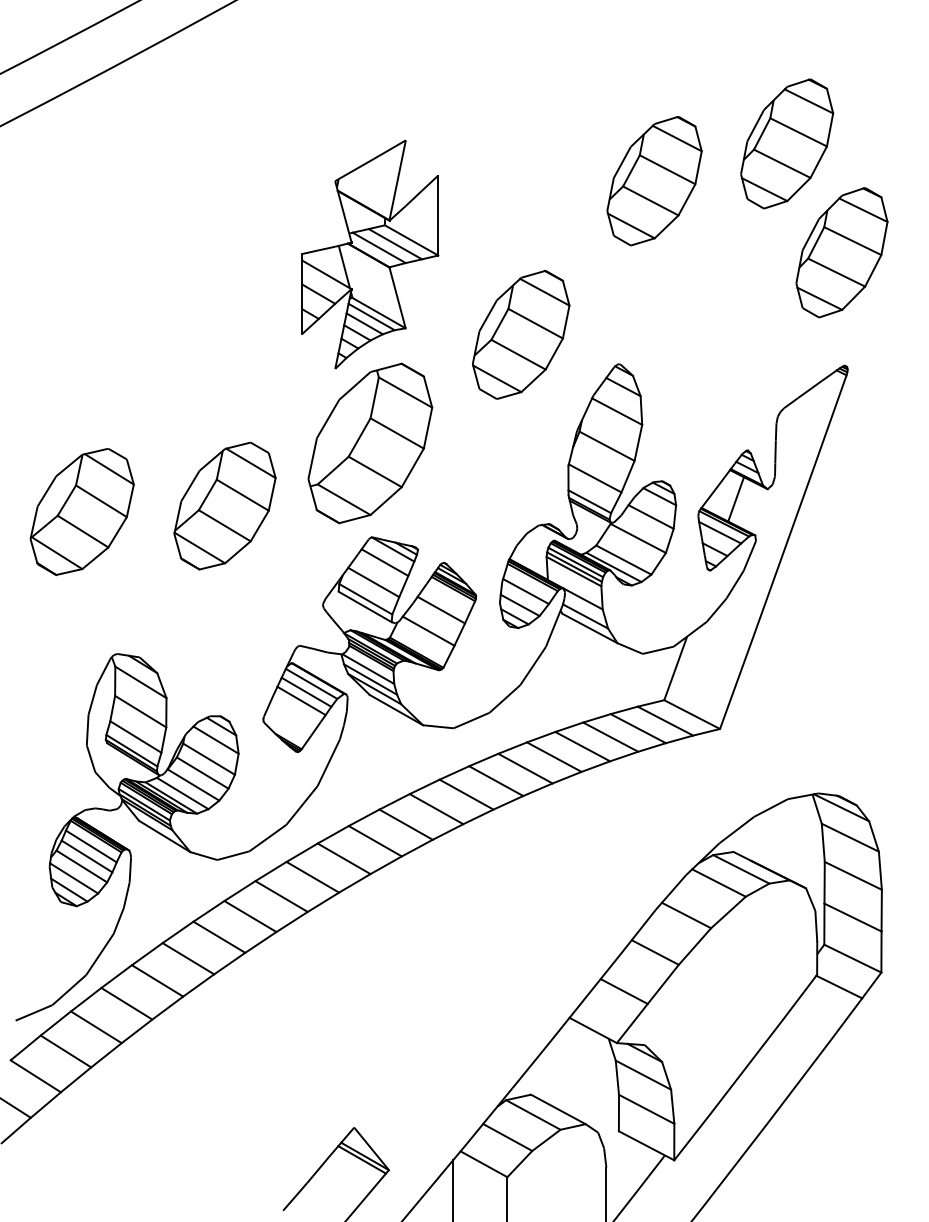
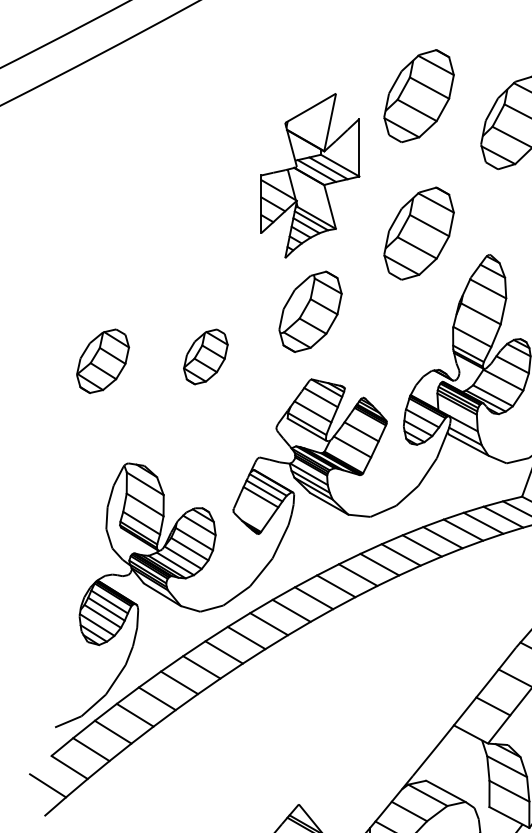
part: (521, 143) -> (419, 95), added
part: (370, 443) -> (310, 311), size x0.7
part: (224, 505) -> (205, 356), size x0.6
part: (81, 512) -> (102, 361), size x0.7

